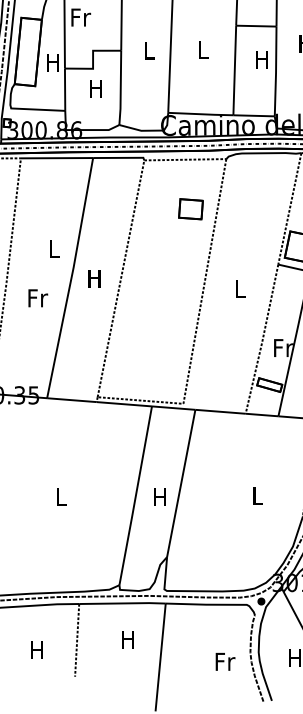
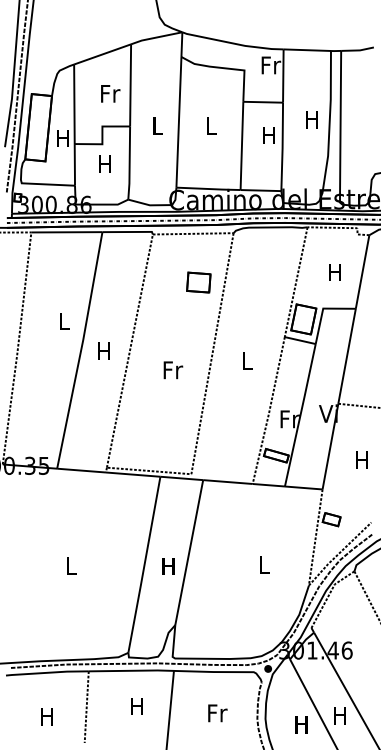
text: (80, 17) -> (110, 93), moved
text: (38, 298) -> (173, 370), moved
text: (225, 662) -> (217, 713), moved

